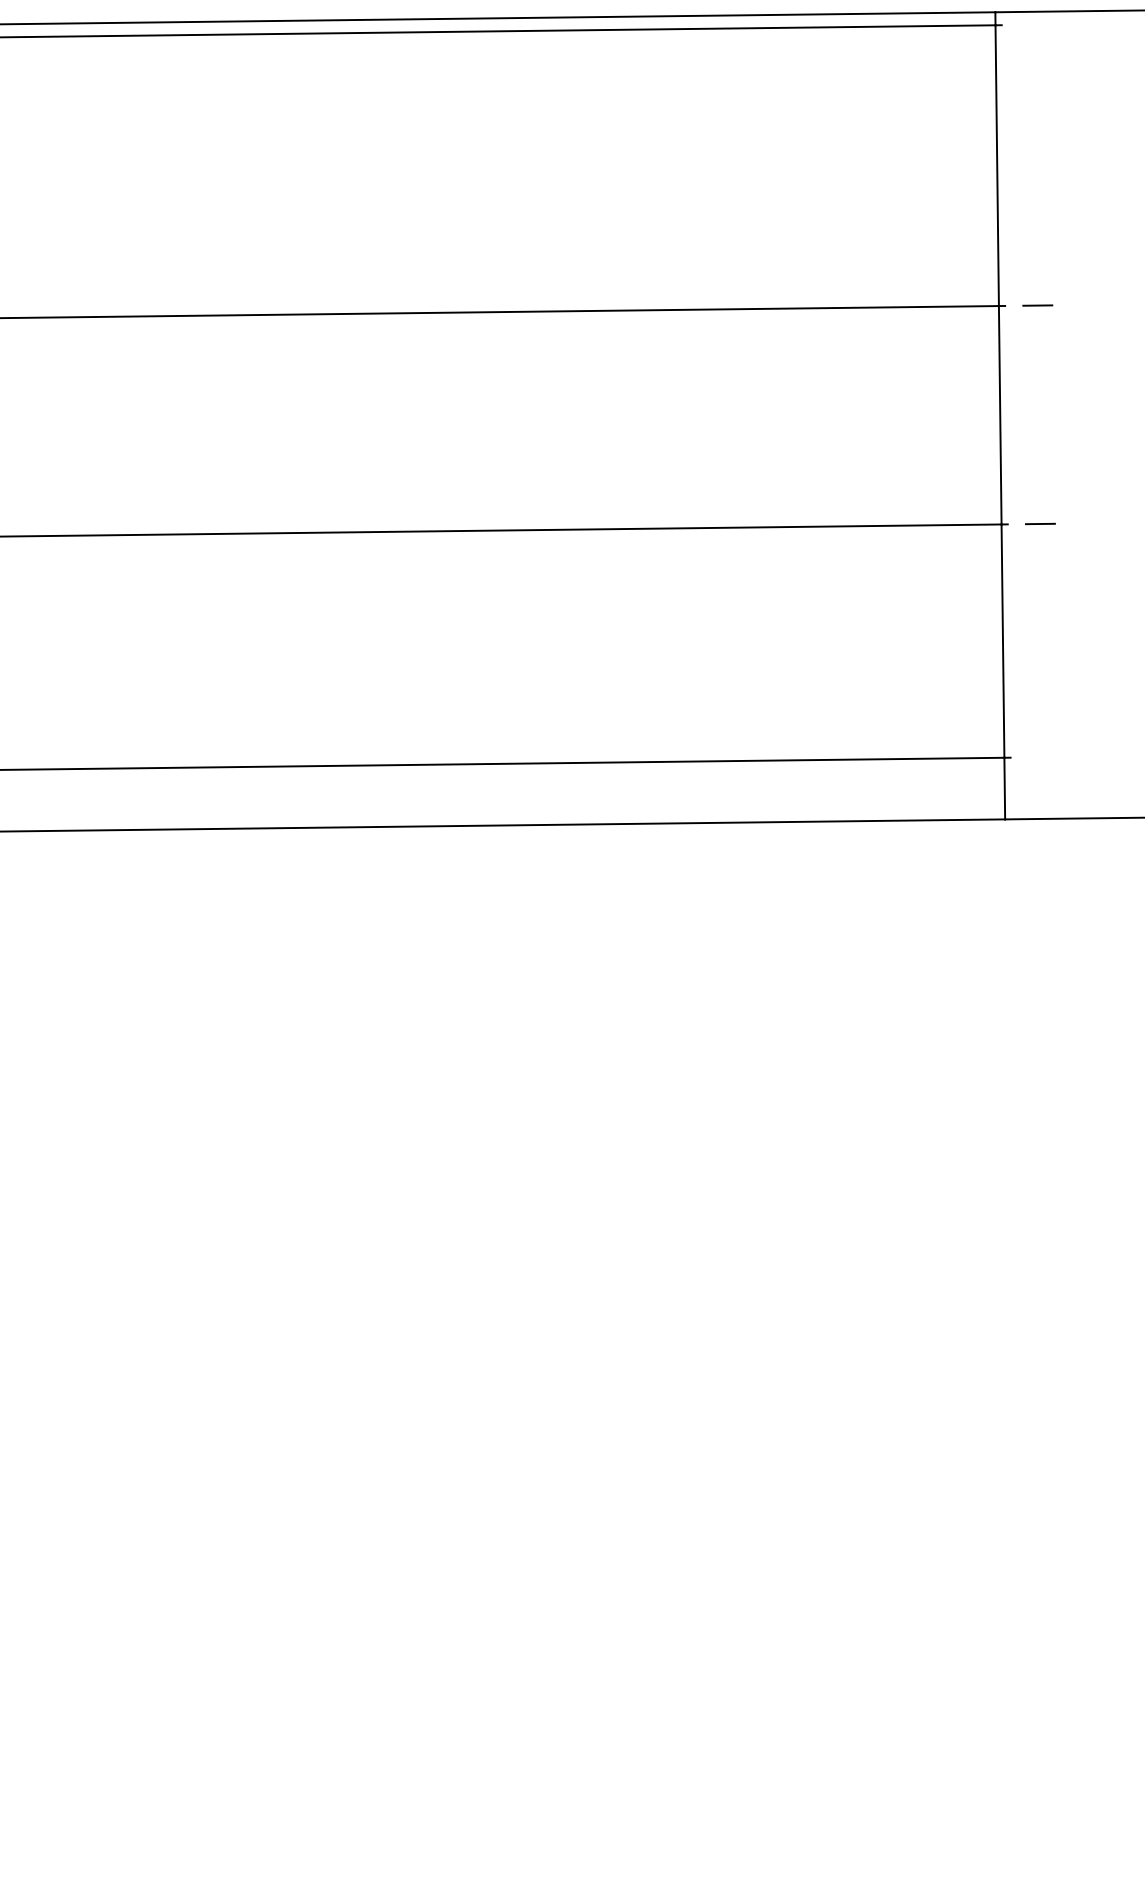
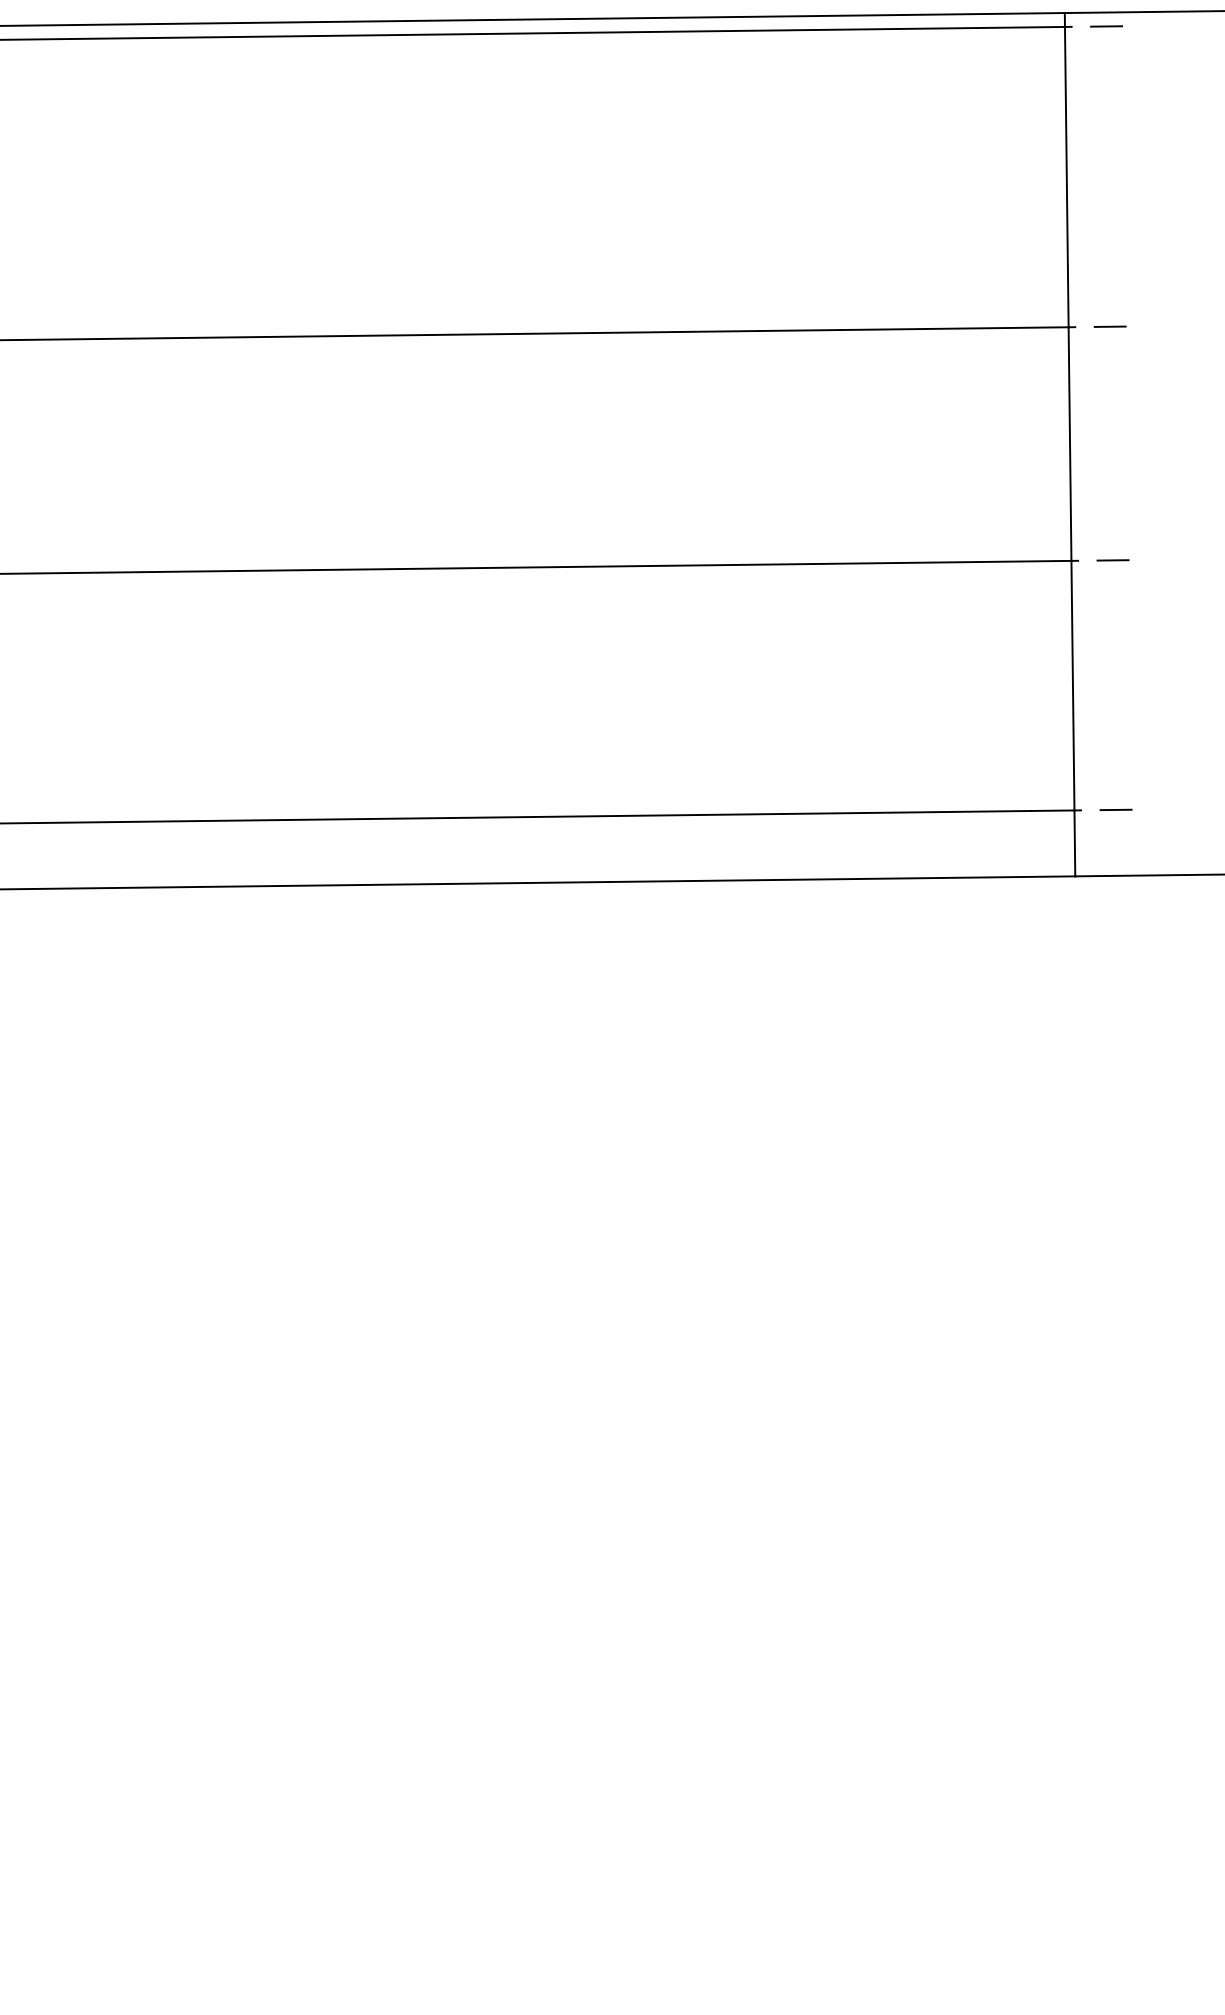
line: (1034, 24) -> (1106, 26), added
line: (1042, 756) -> (1115, 809), added

